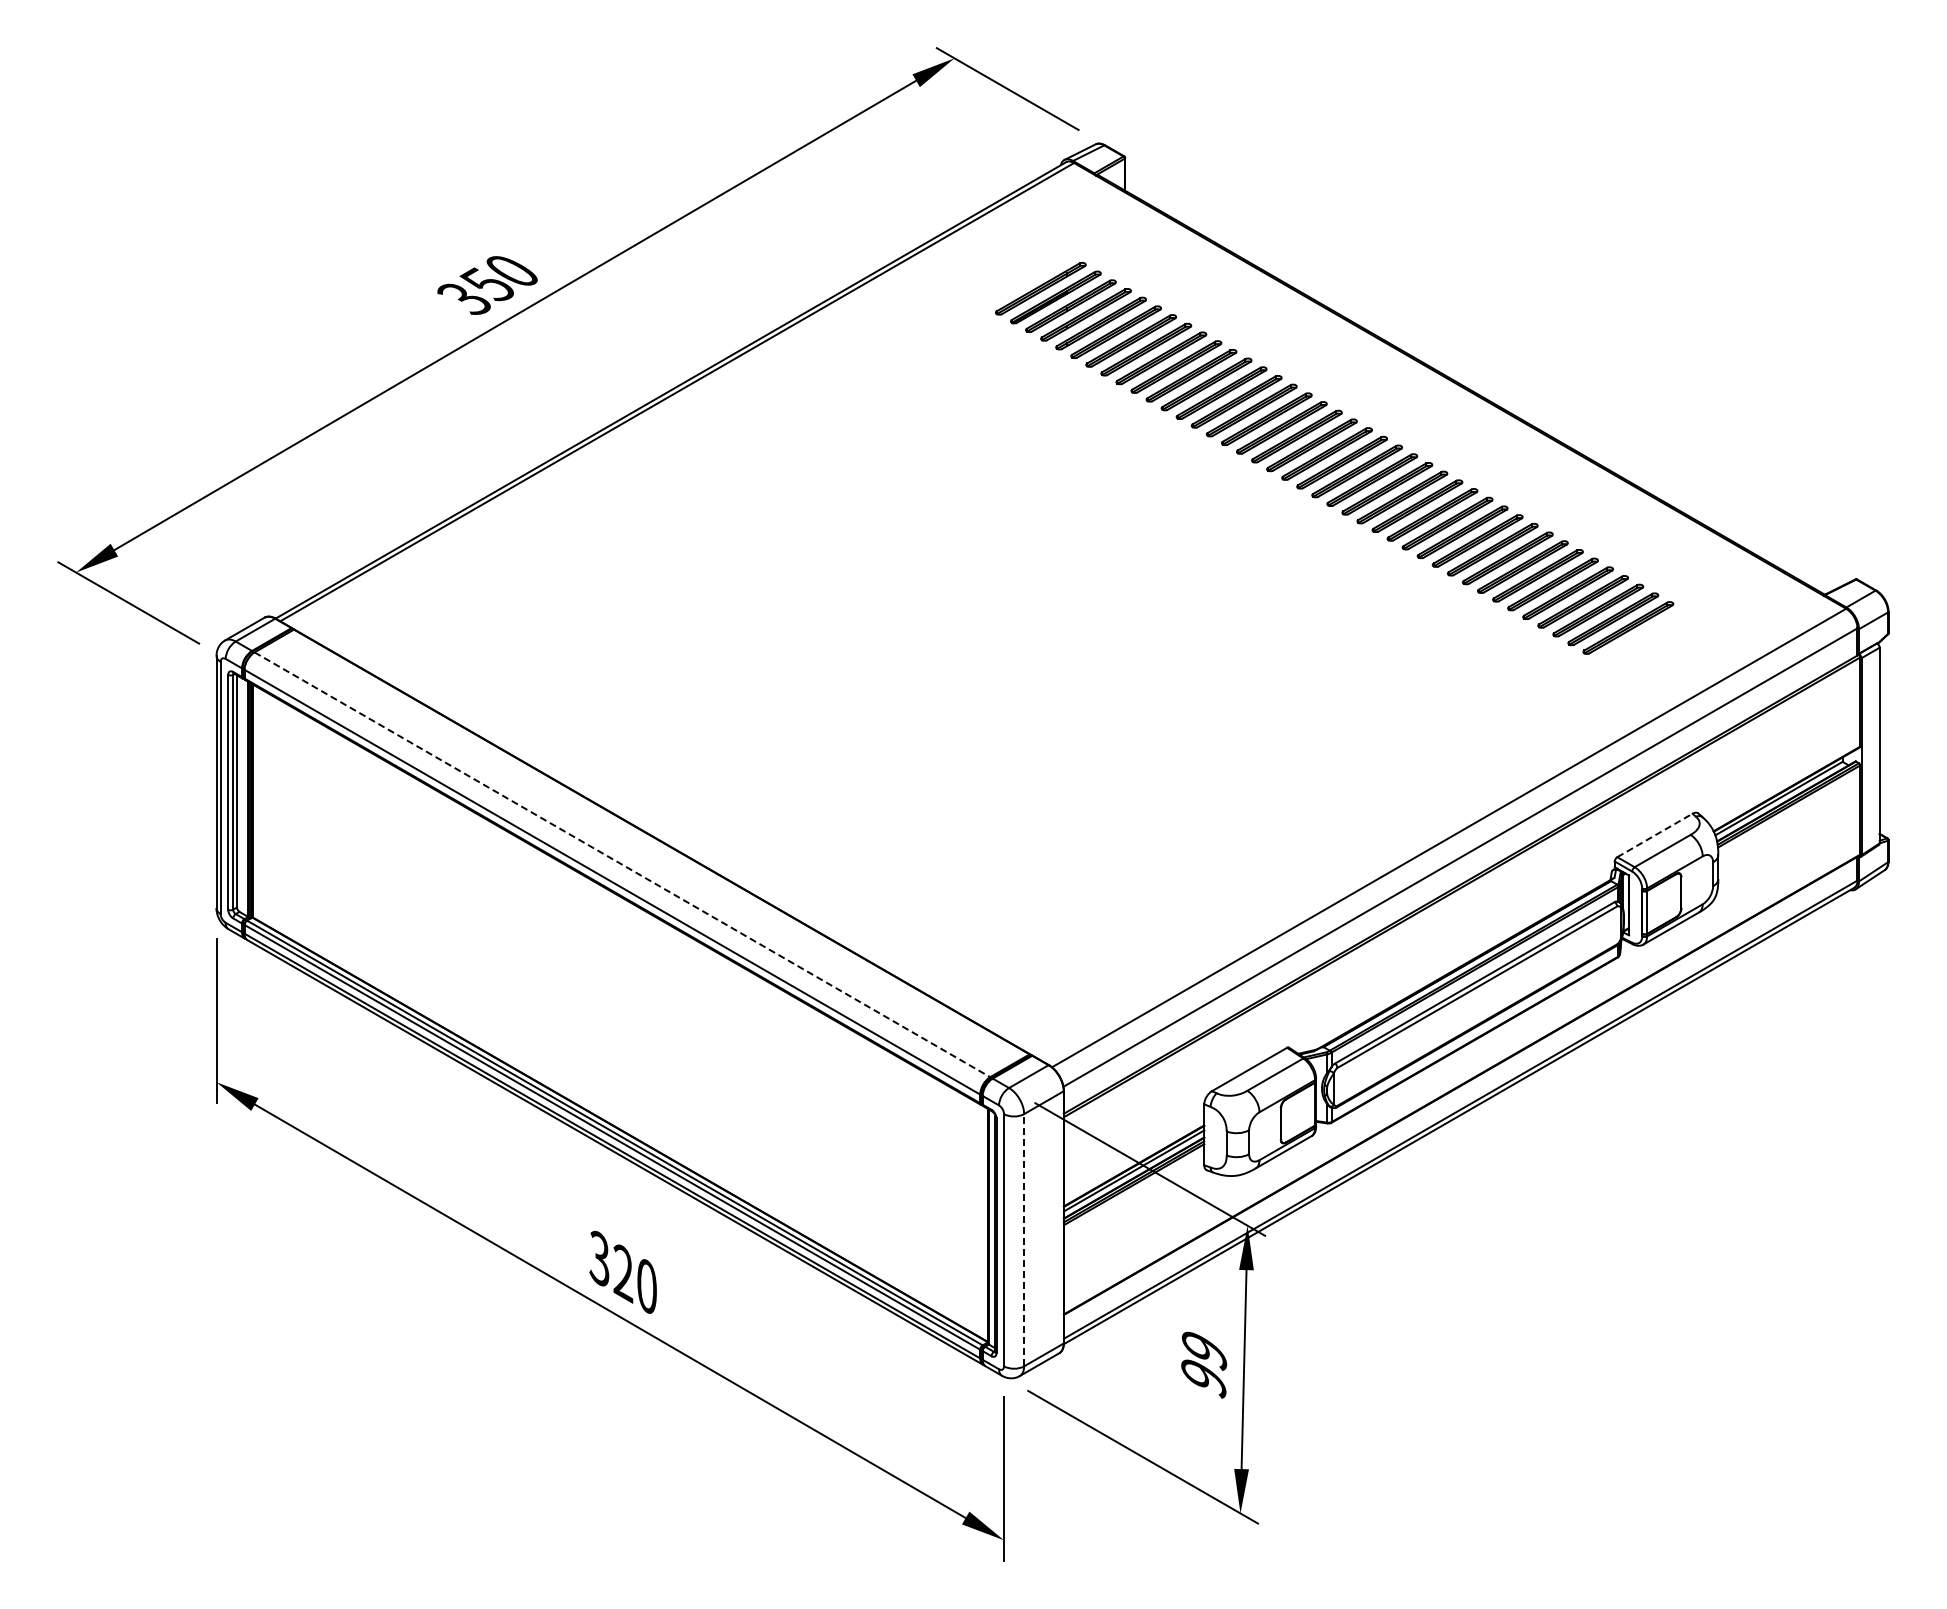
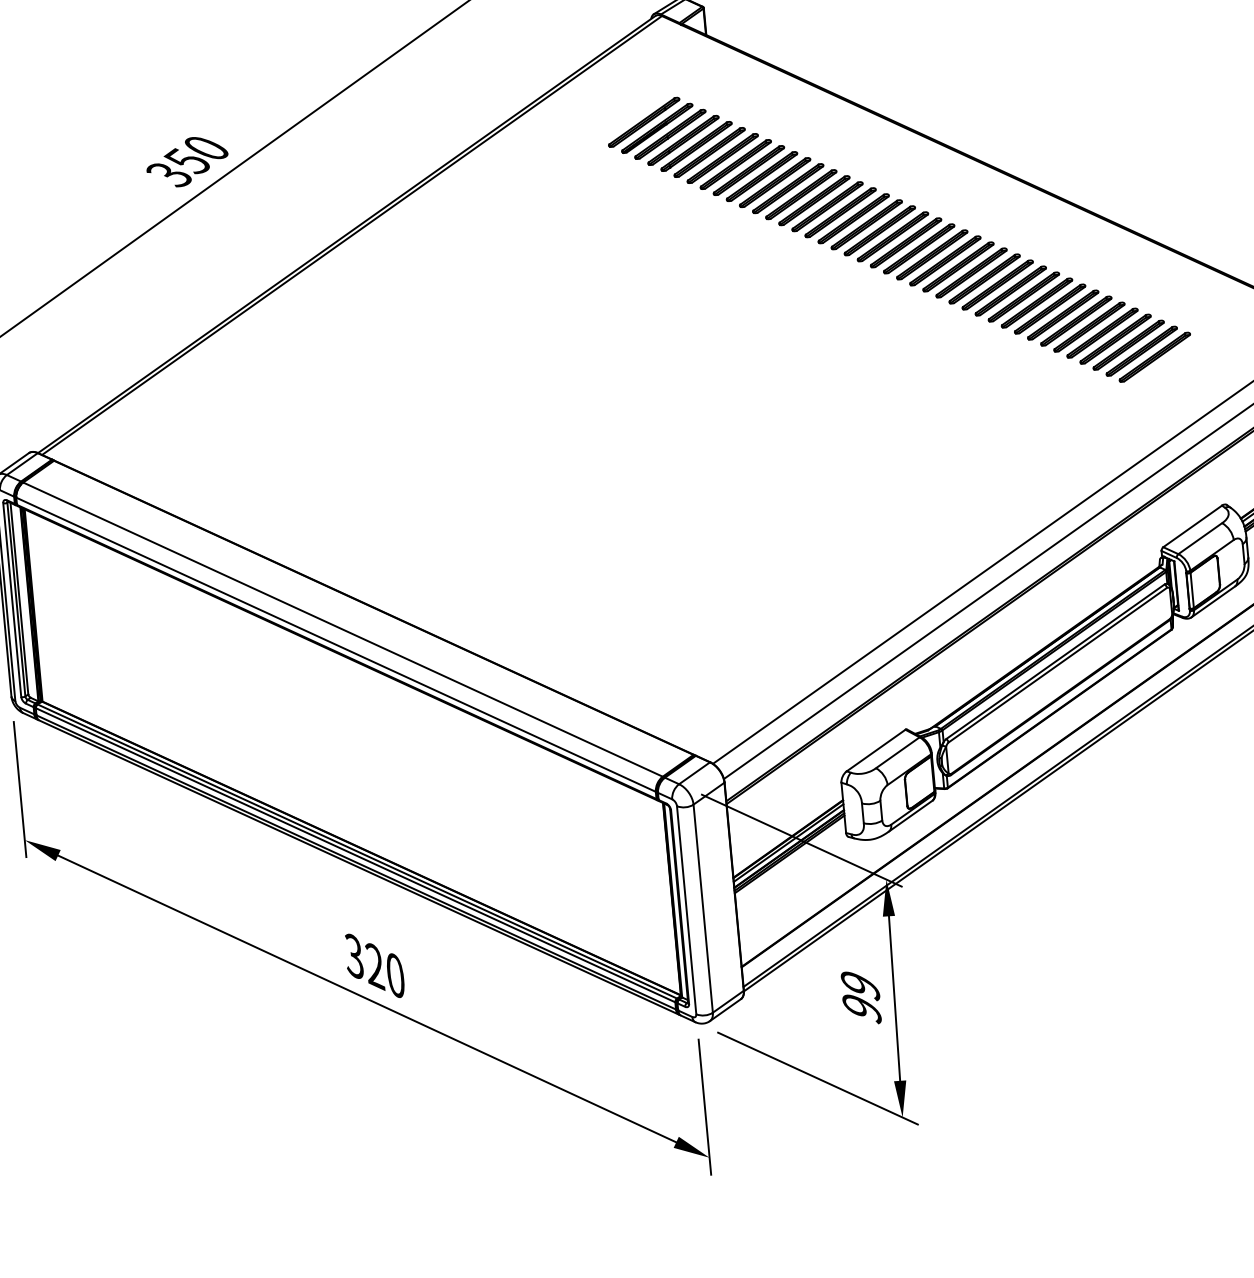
line: (1655, 835) -> (1193, 526), dashed -> solid
line: (622, 864) -> (343, 629), dashed -> solid
line: (1024, 1239) -> (703, 908), dashed -> solid

